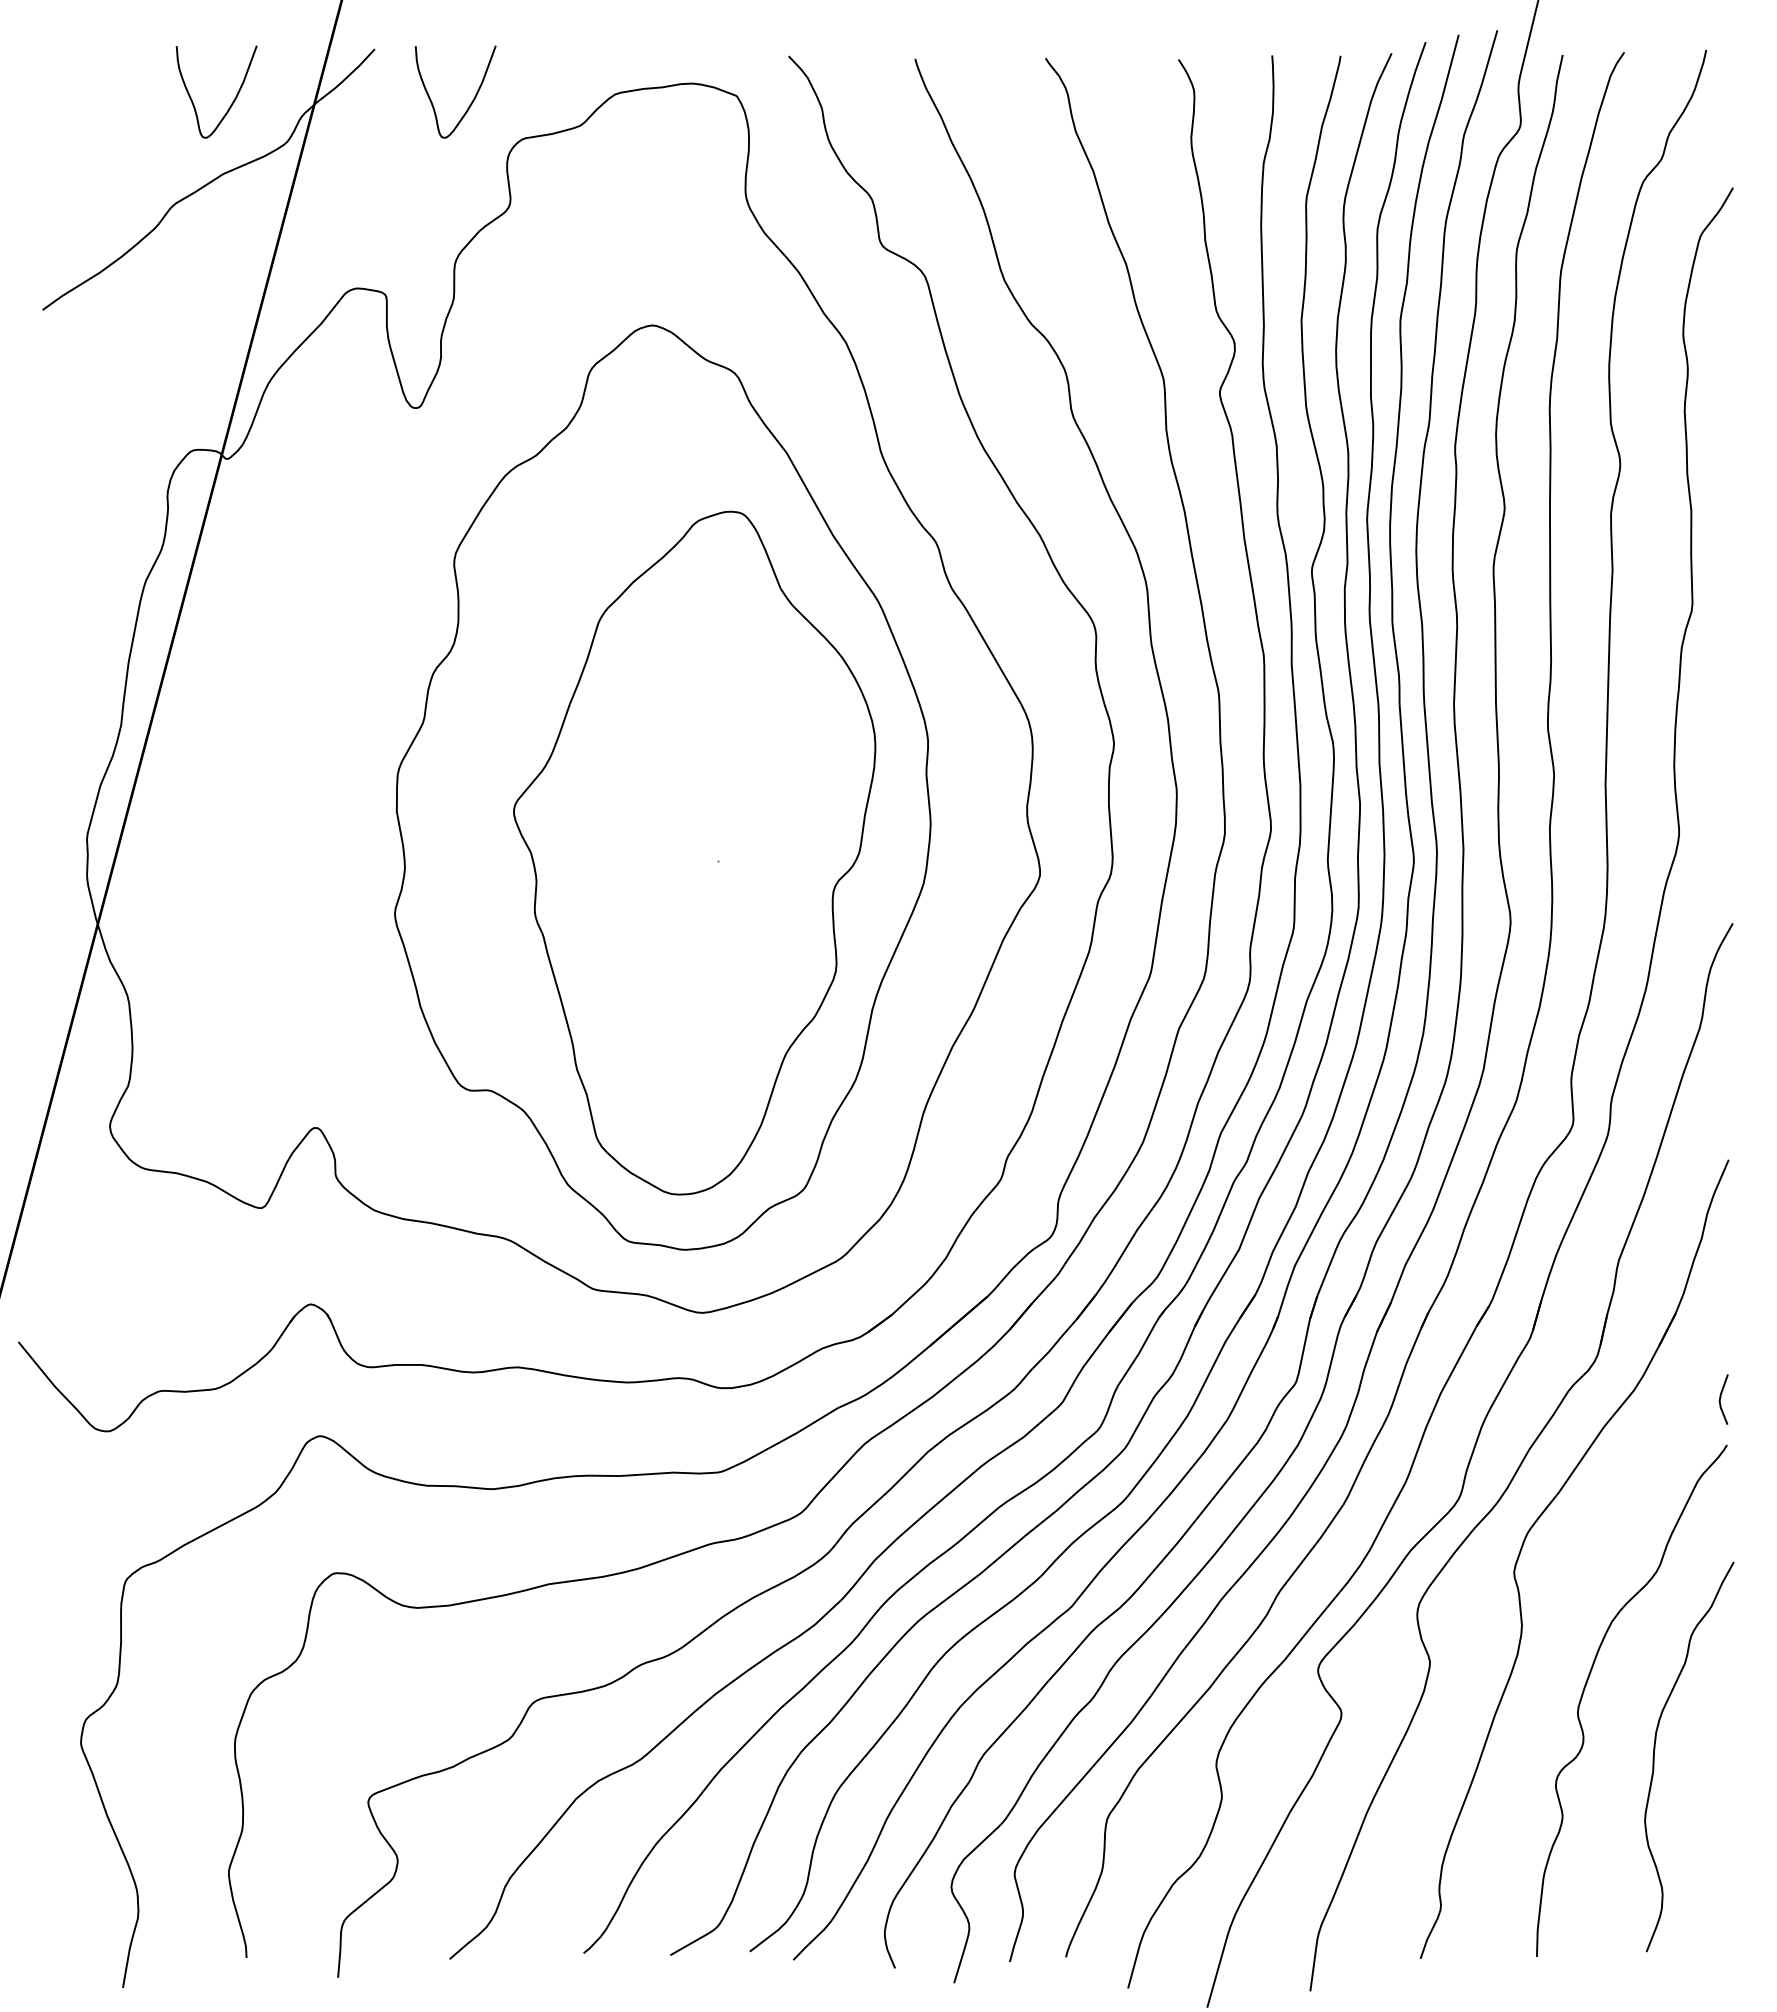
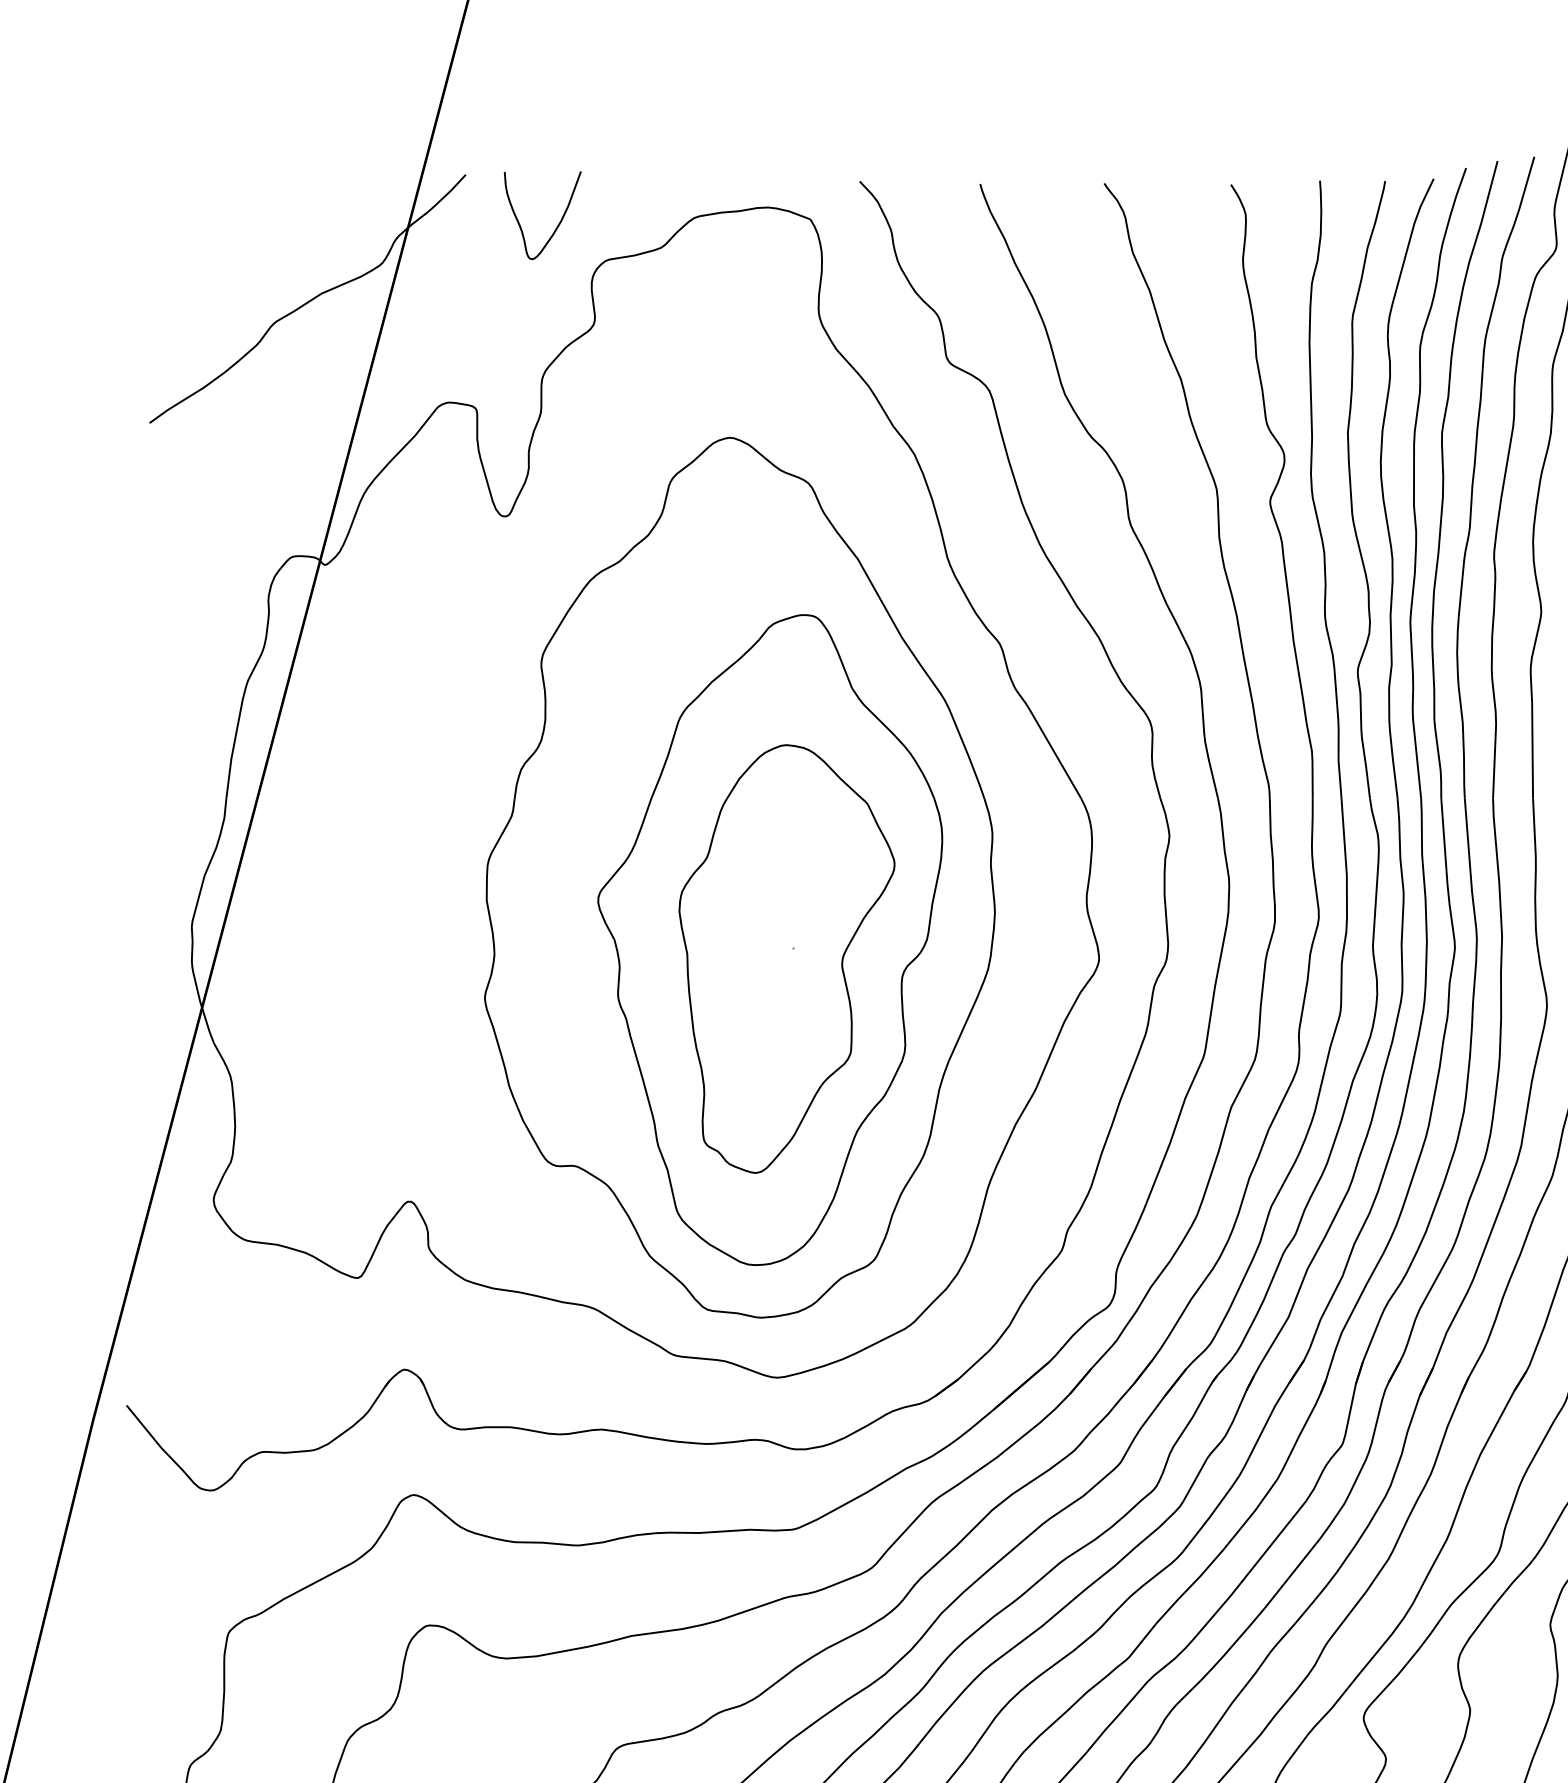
curve: (232, 101) -> (330, 224), removed
part: (712, 872) -> (787, 958), added

